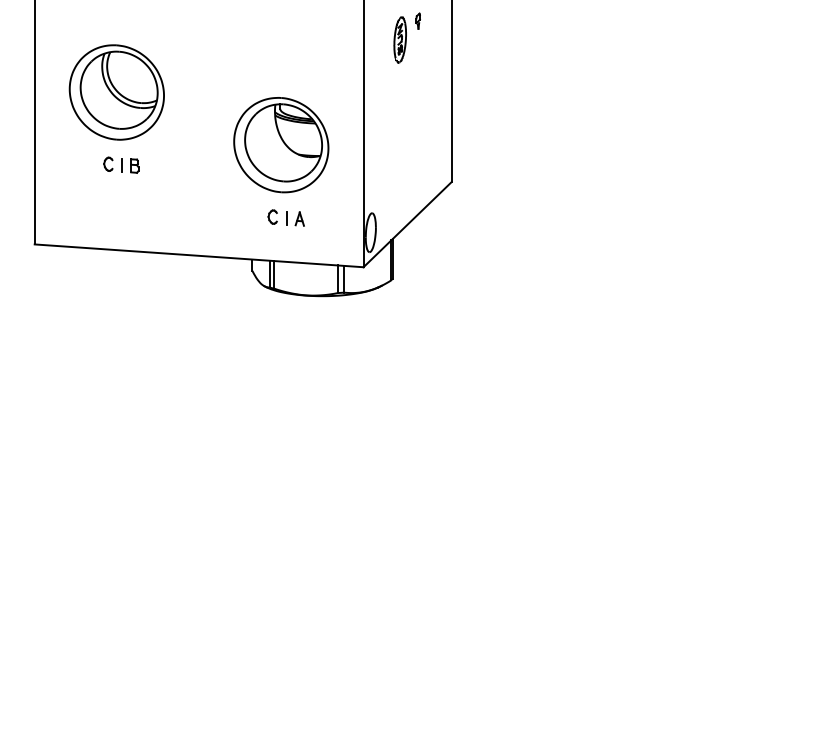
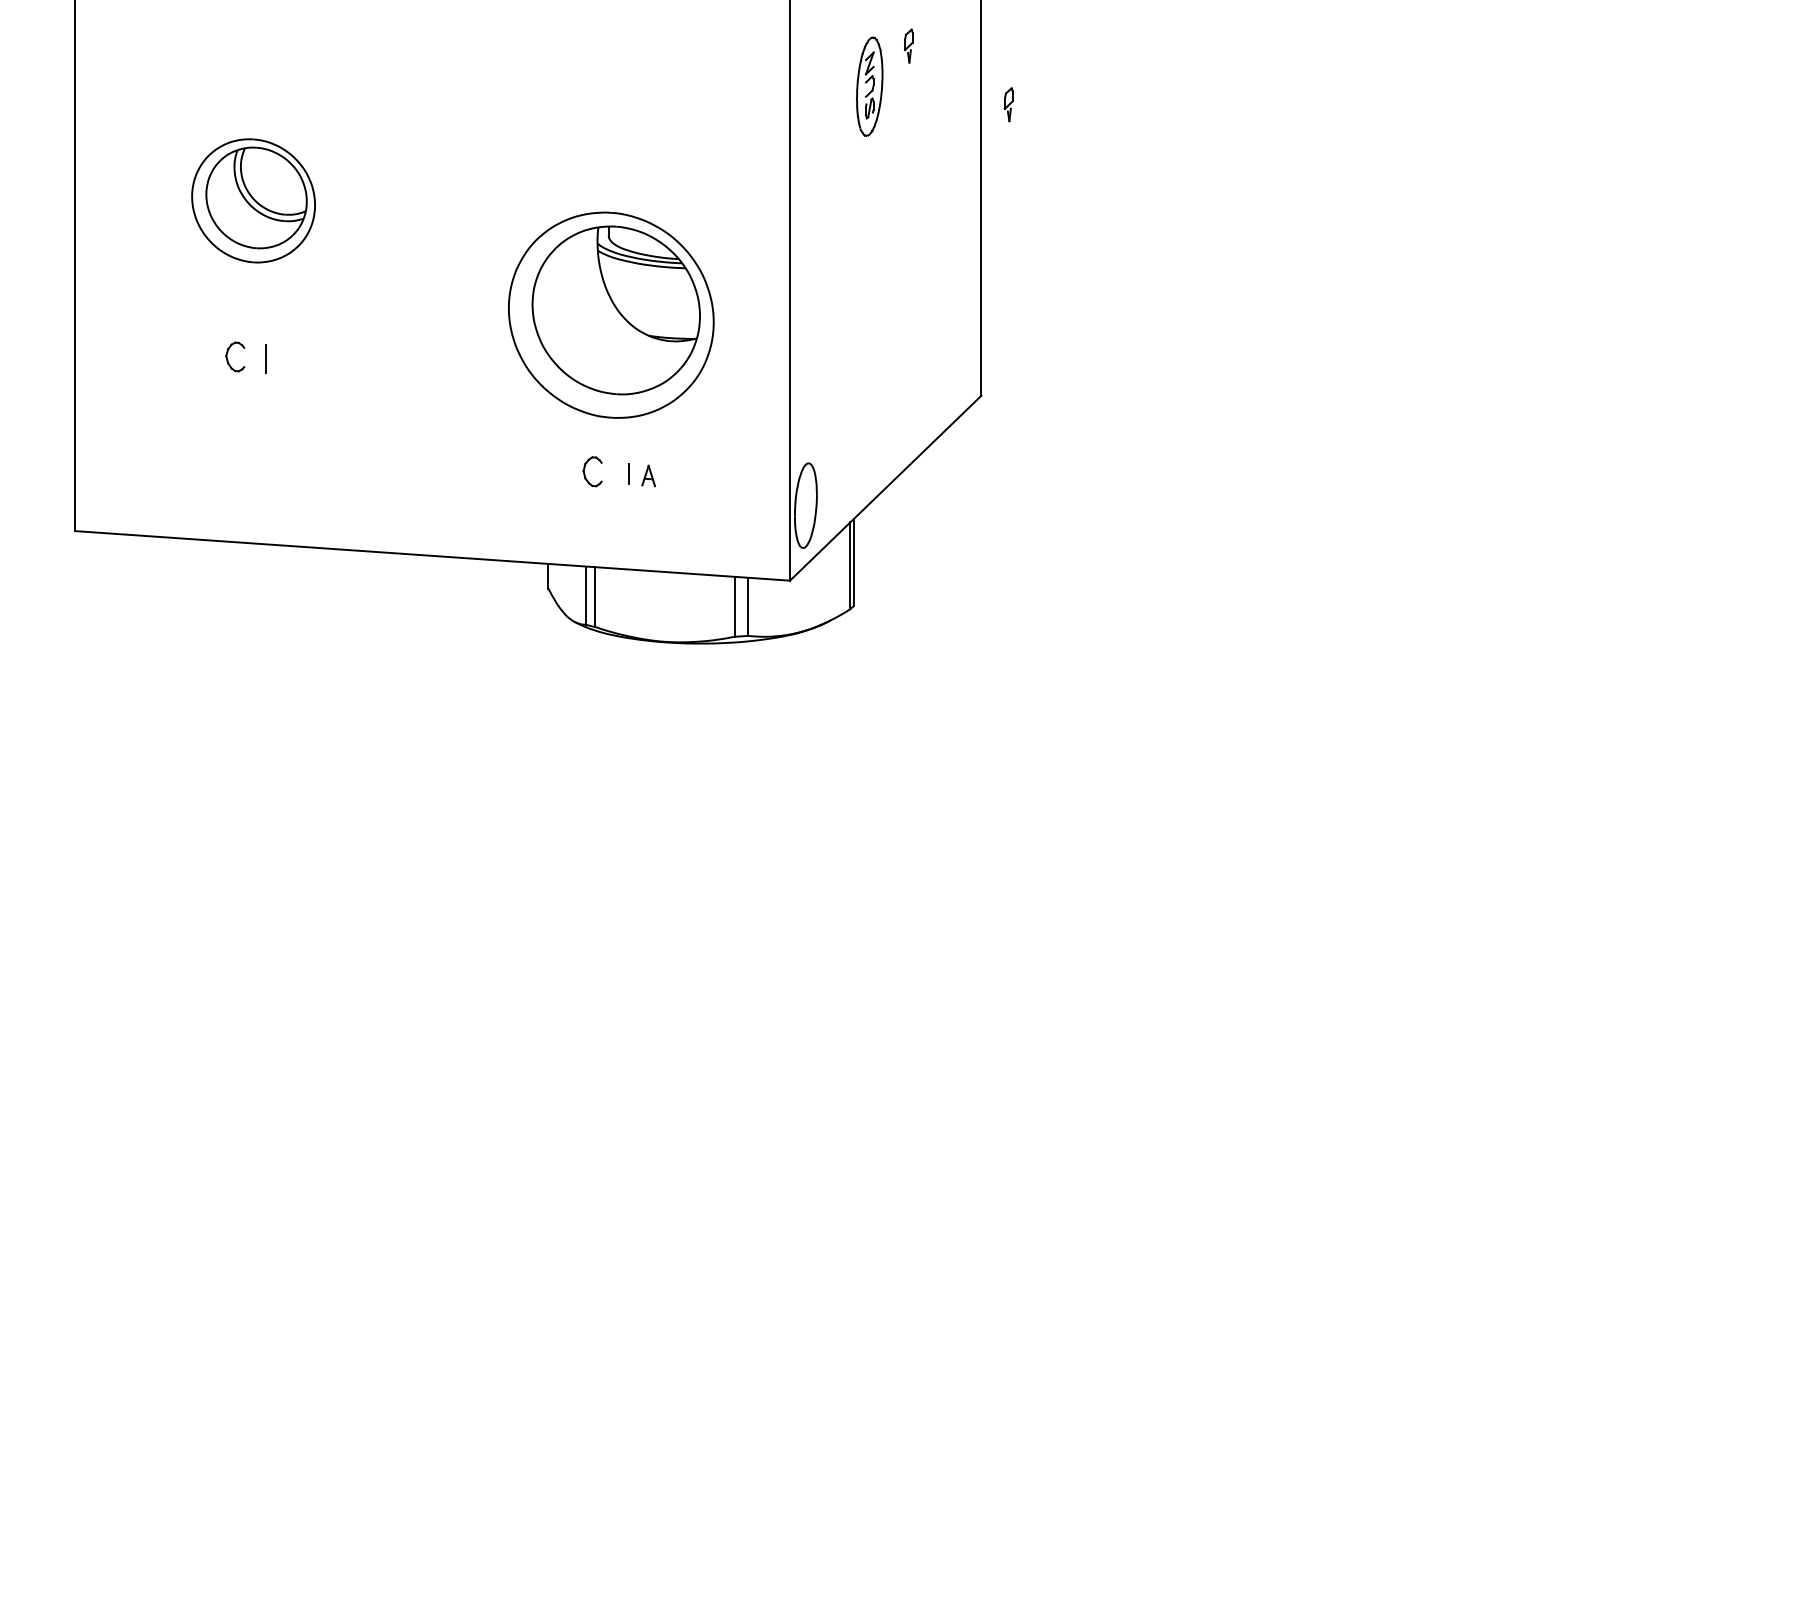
part: (463, 47) -> (1007, 103), added
part: (116, 92) -> (253, 200), size x0.6
part: (134, 165) -> (292, 359), removed
part: (295, 218) -> (642, 474), size x0.7

